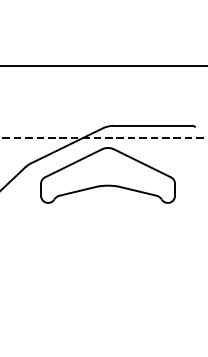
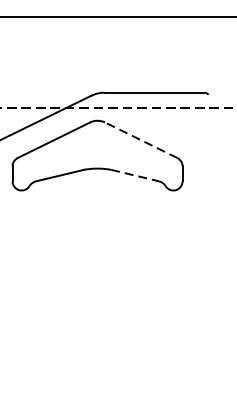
line: (142, 163) -> (141, 140), solid -> dashed
line: (138, 191) -> (136, 175), solid -> dashed

